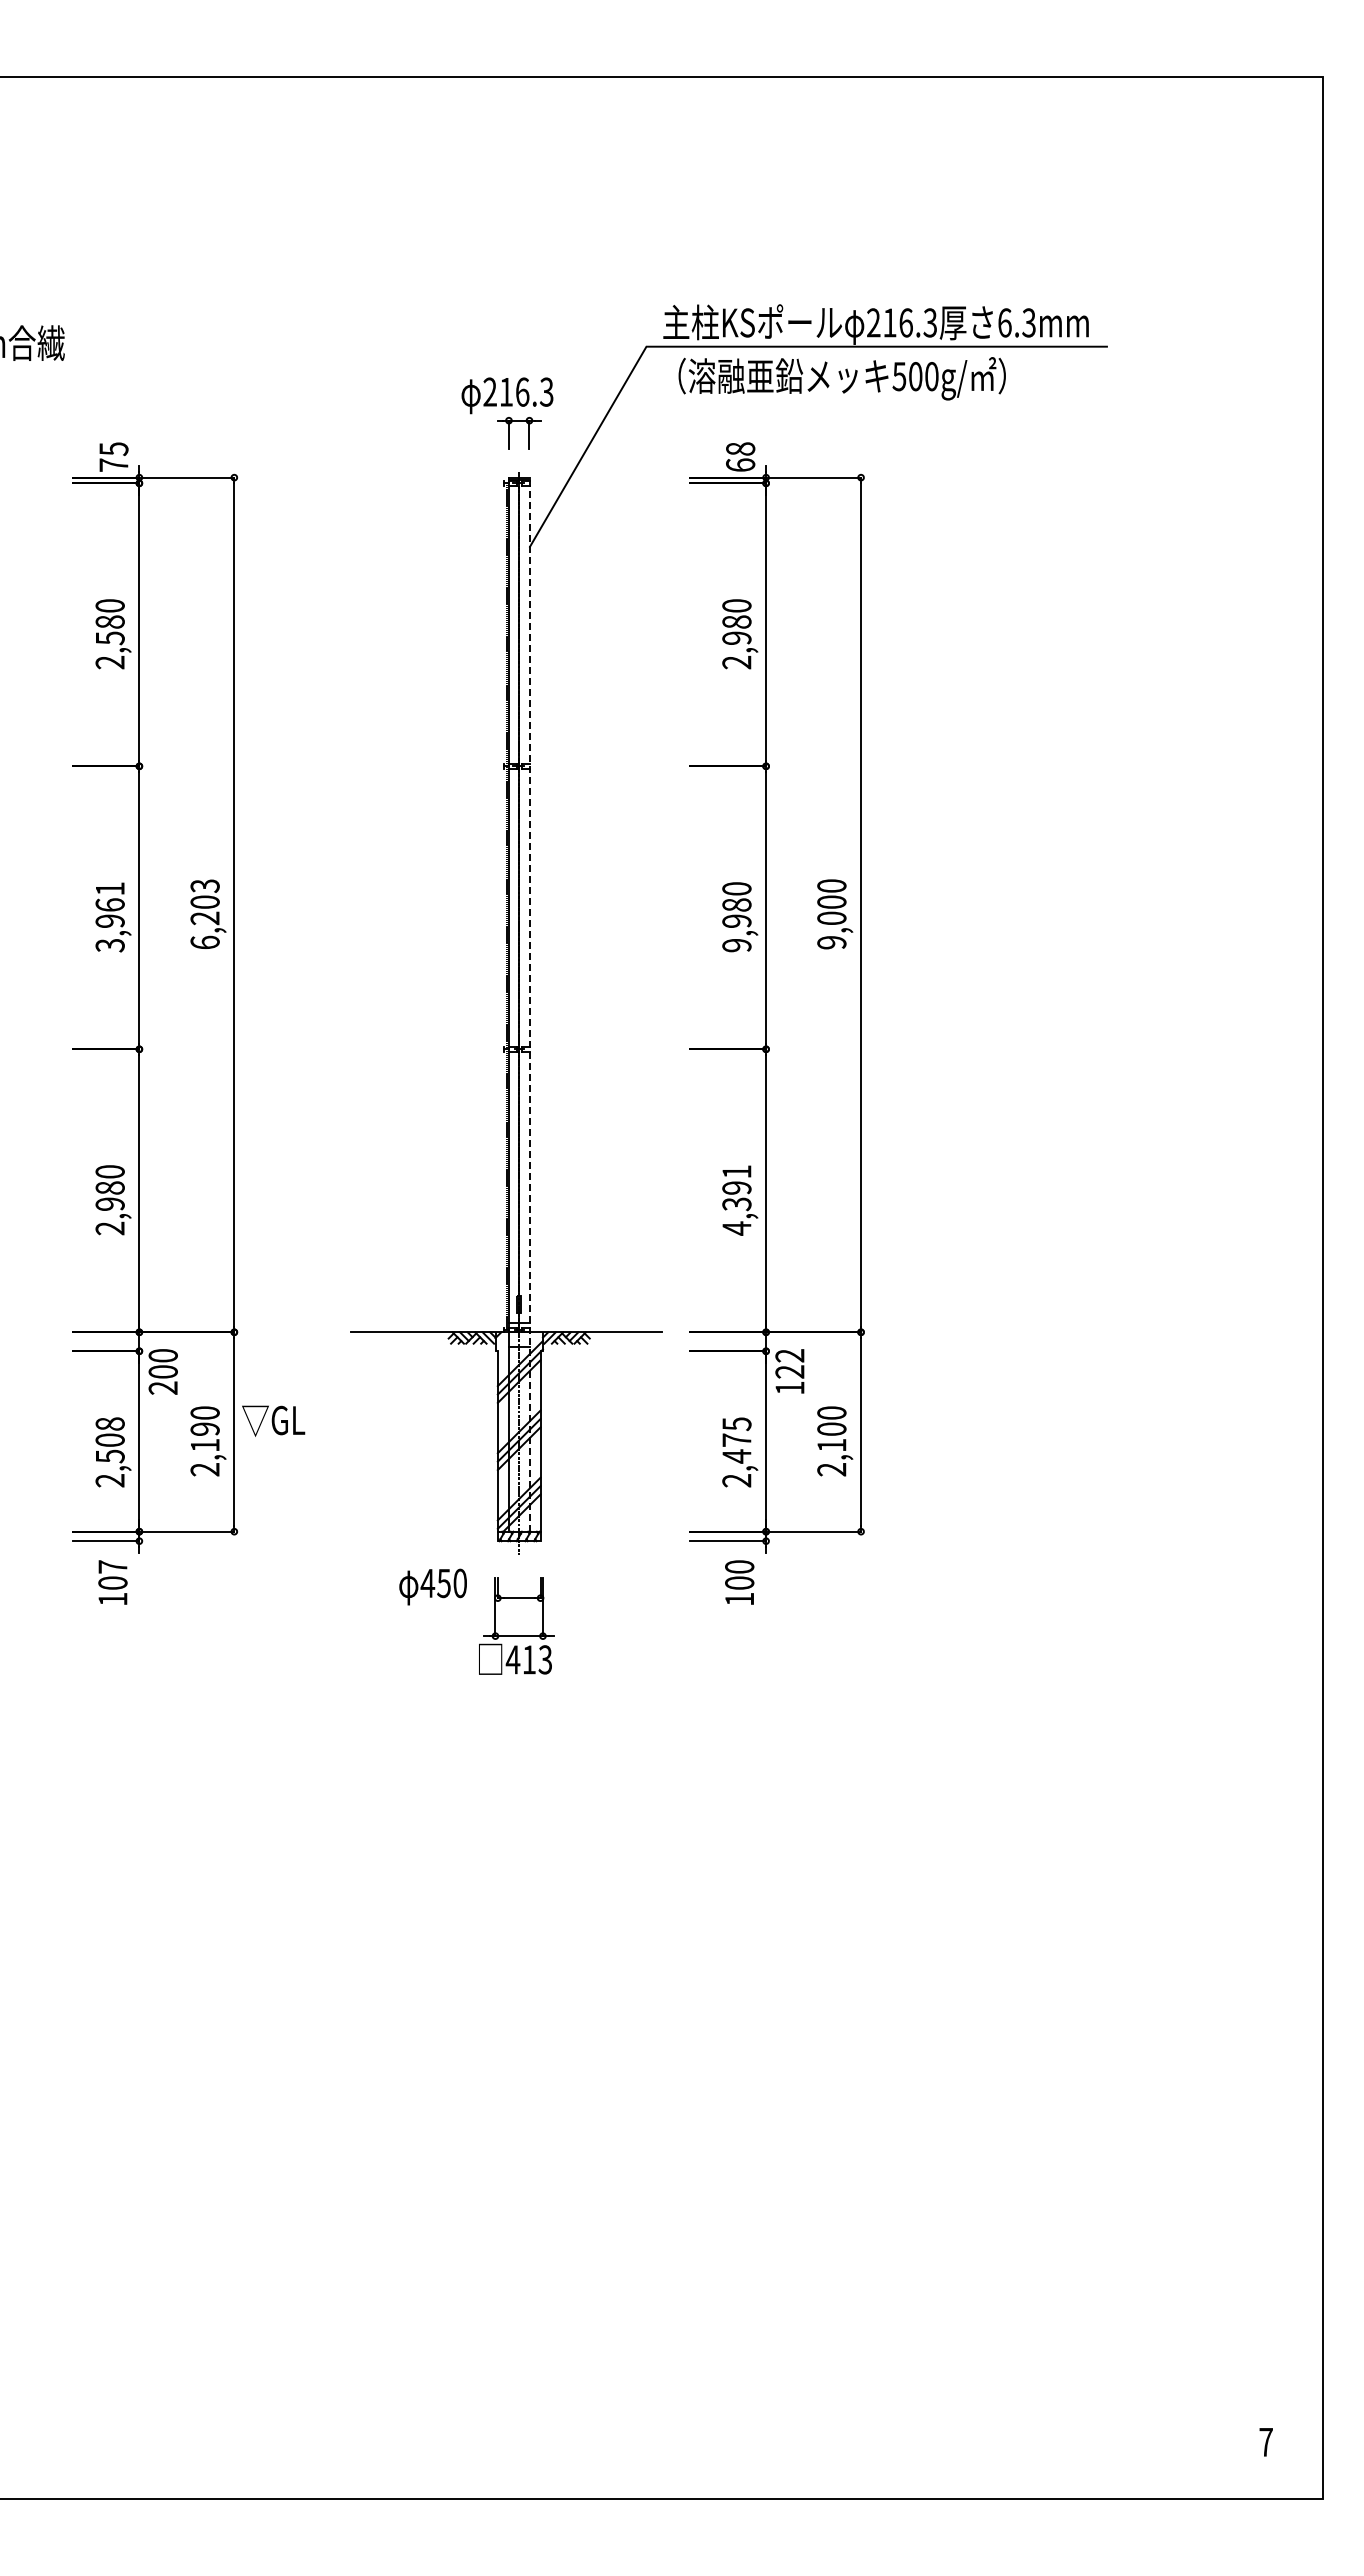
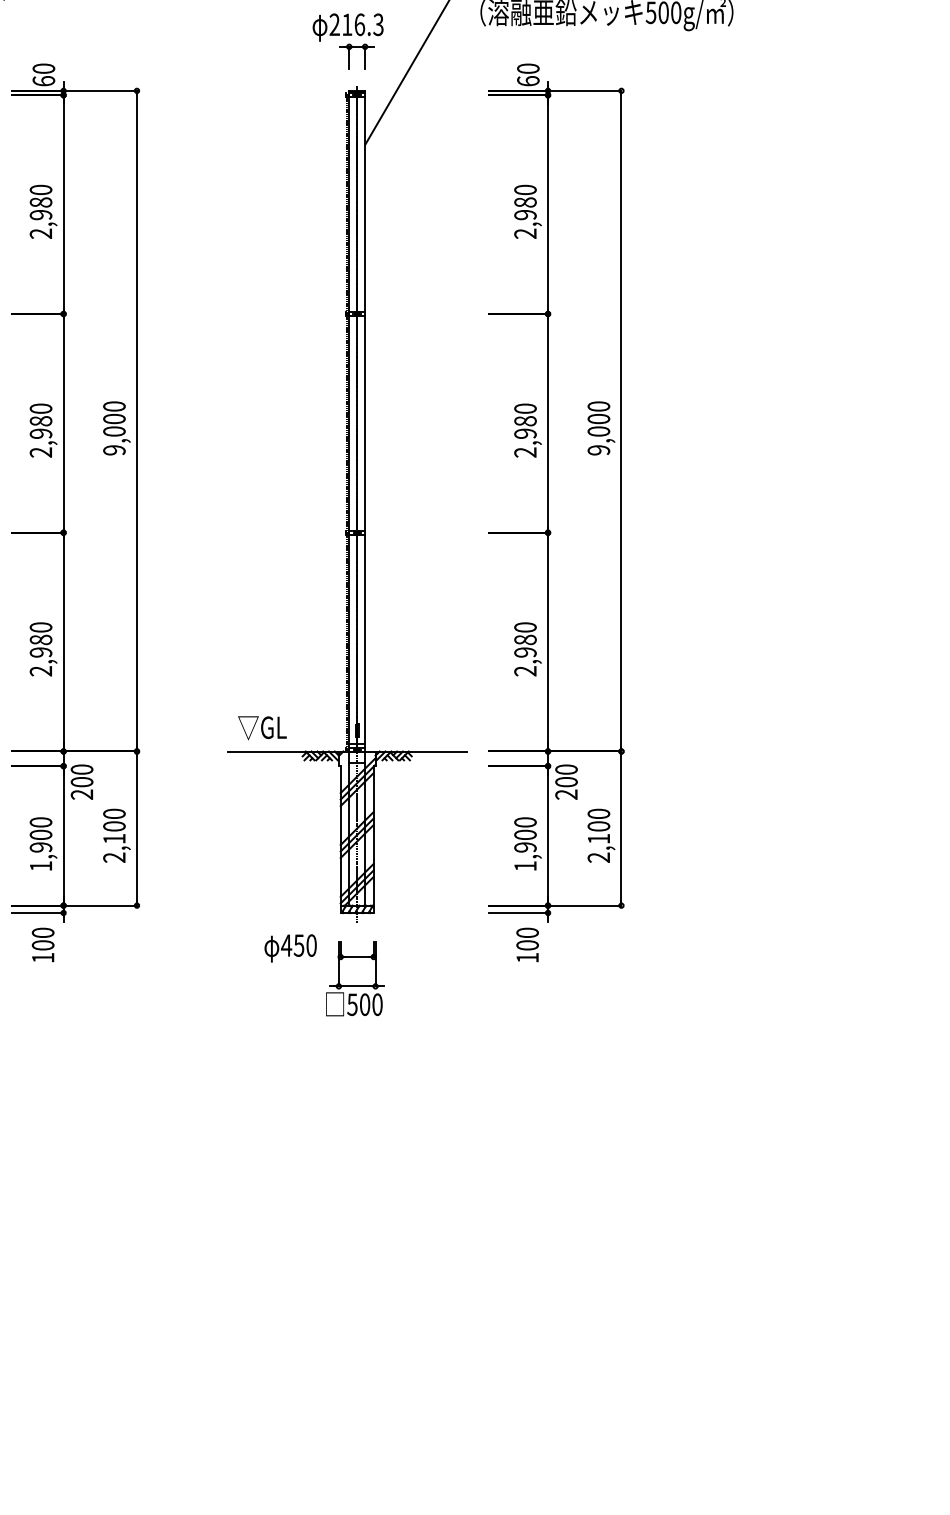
text: (741, 448) -> (529, 68), 68 -> 60
text: (113, 456) -> (43, 74), 75 -> 60
text: (109, 638) -> (40, 215), 2,580 -> 2,980
text: (204, 914) -> (113, 428), 6,203 -> 9,000
text: (109, 917) -> (40, 430), 3,961 -> 2,980
text: (736, 945) -> (525, 452), 9,980 -> 2,980
line: (529, 1004) -> (365, 498), dashed -> solid
text: (736, 1200) -> (525, 649), 4,391 -> 2,980
text: (789, 1371) -> (566, 781), 122 -> 200
text: (273, 1420) -> (262, 727), moved
text: (204, 1428) -> (113, 825), 2,190 -> 2,100
text: (109, 1452) -> (40, 844), 2,508 -> 1,900
text: (736, 1452) -> (525, 844), 2,475 -> 1,900
text: (112, 1566) -> (42, 932), 107 -> 100
text: (528, 1659) -> (364, 1004), 413 -> 500

